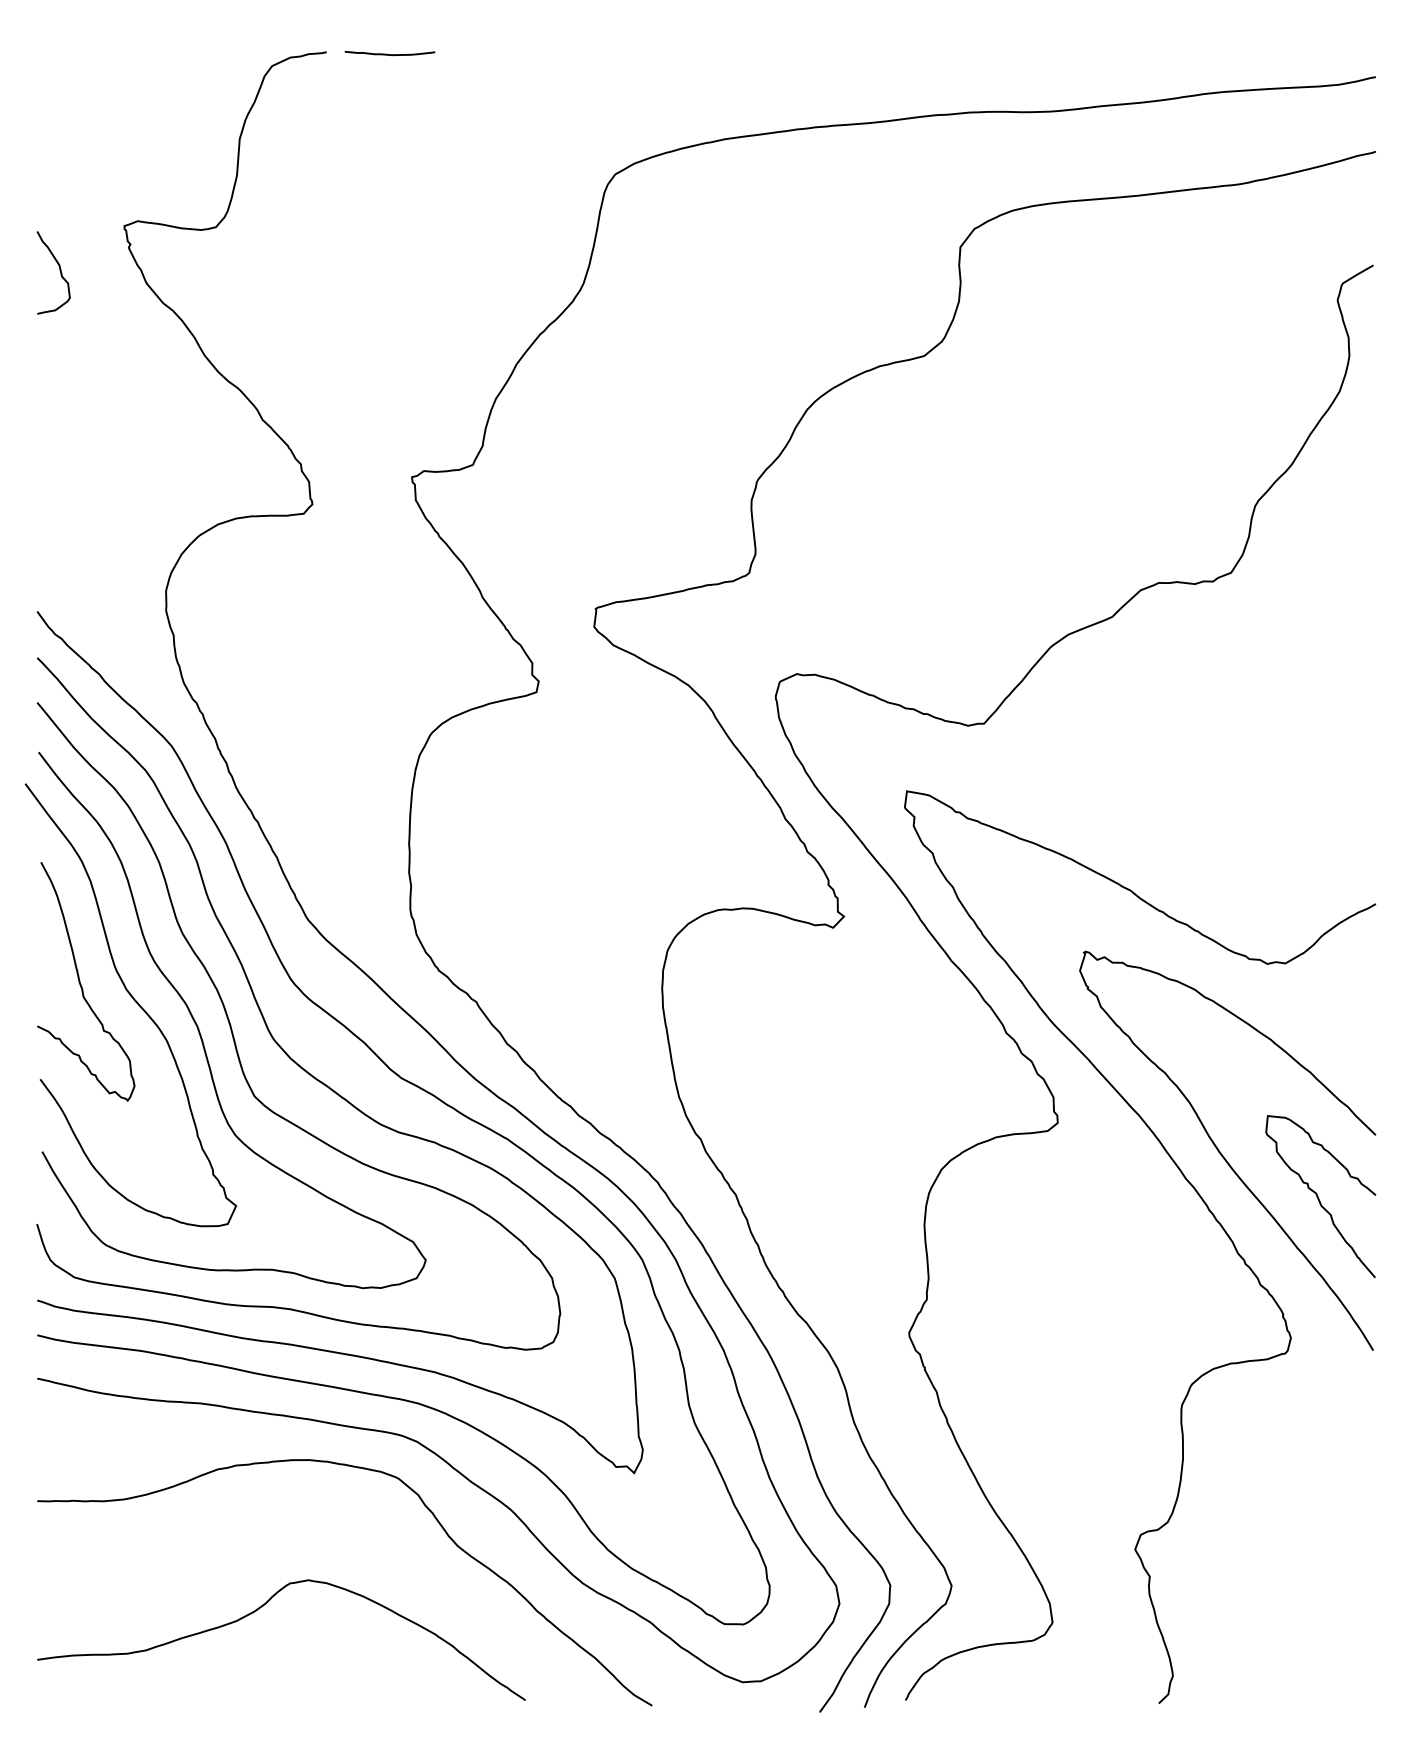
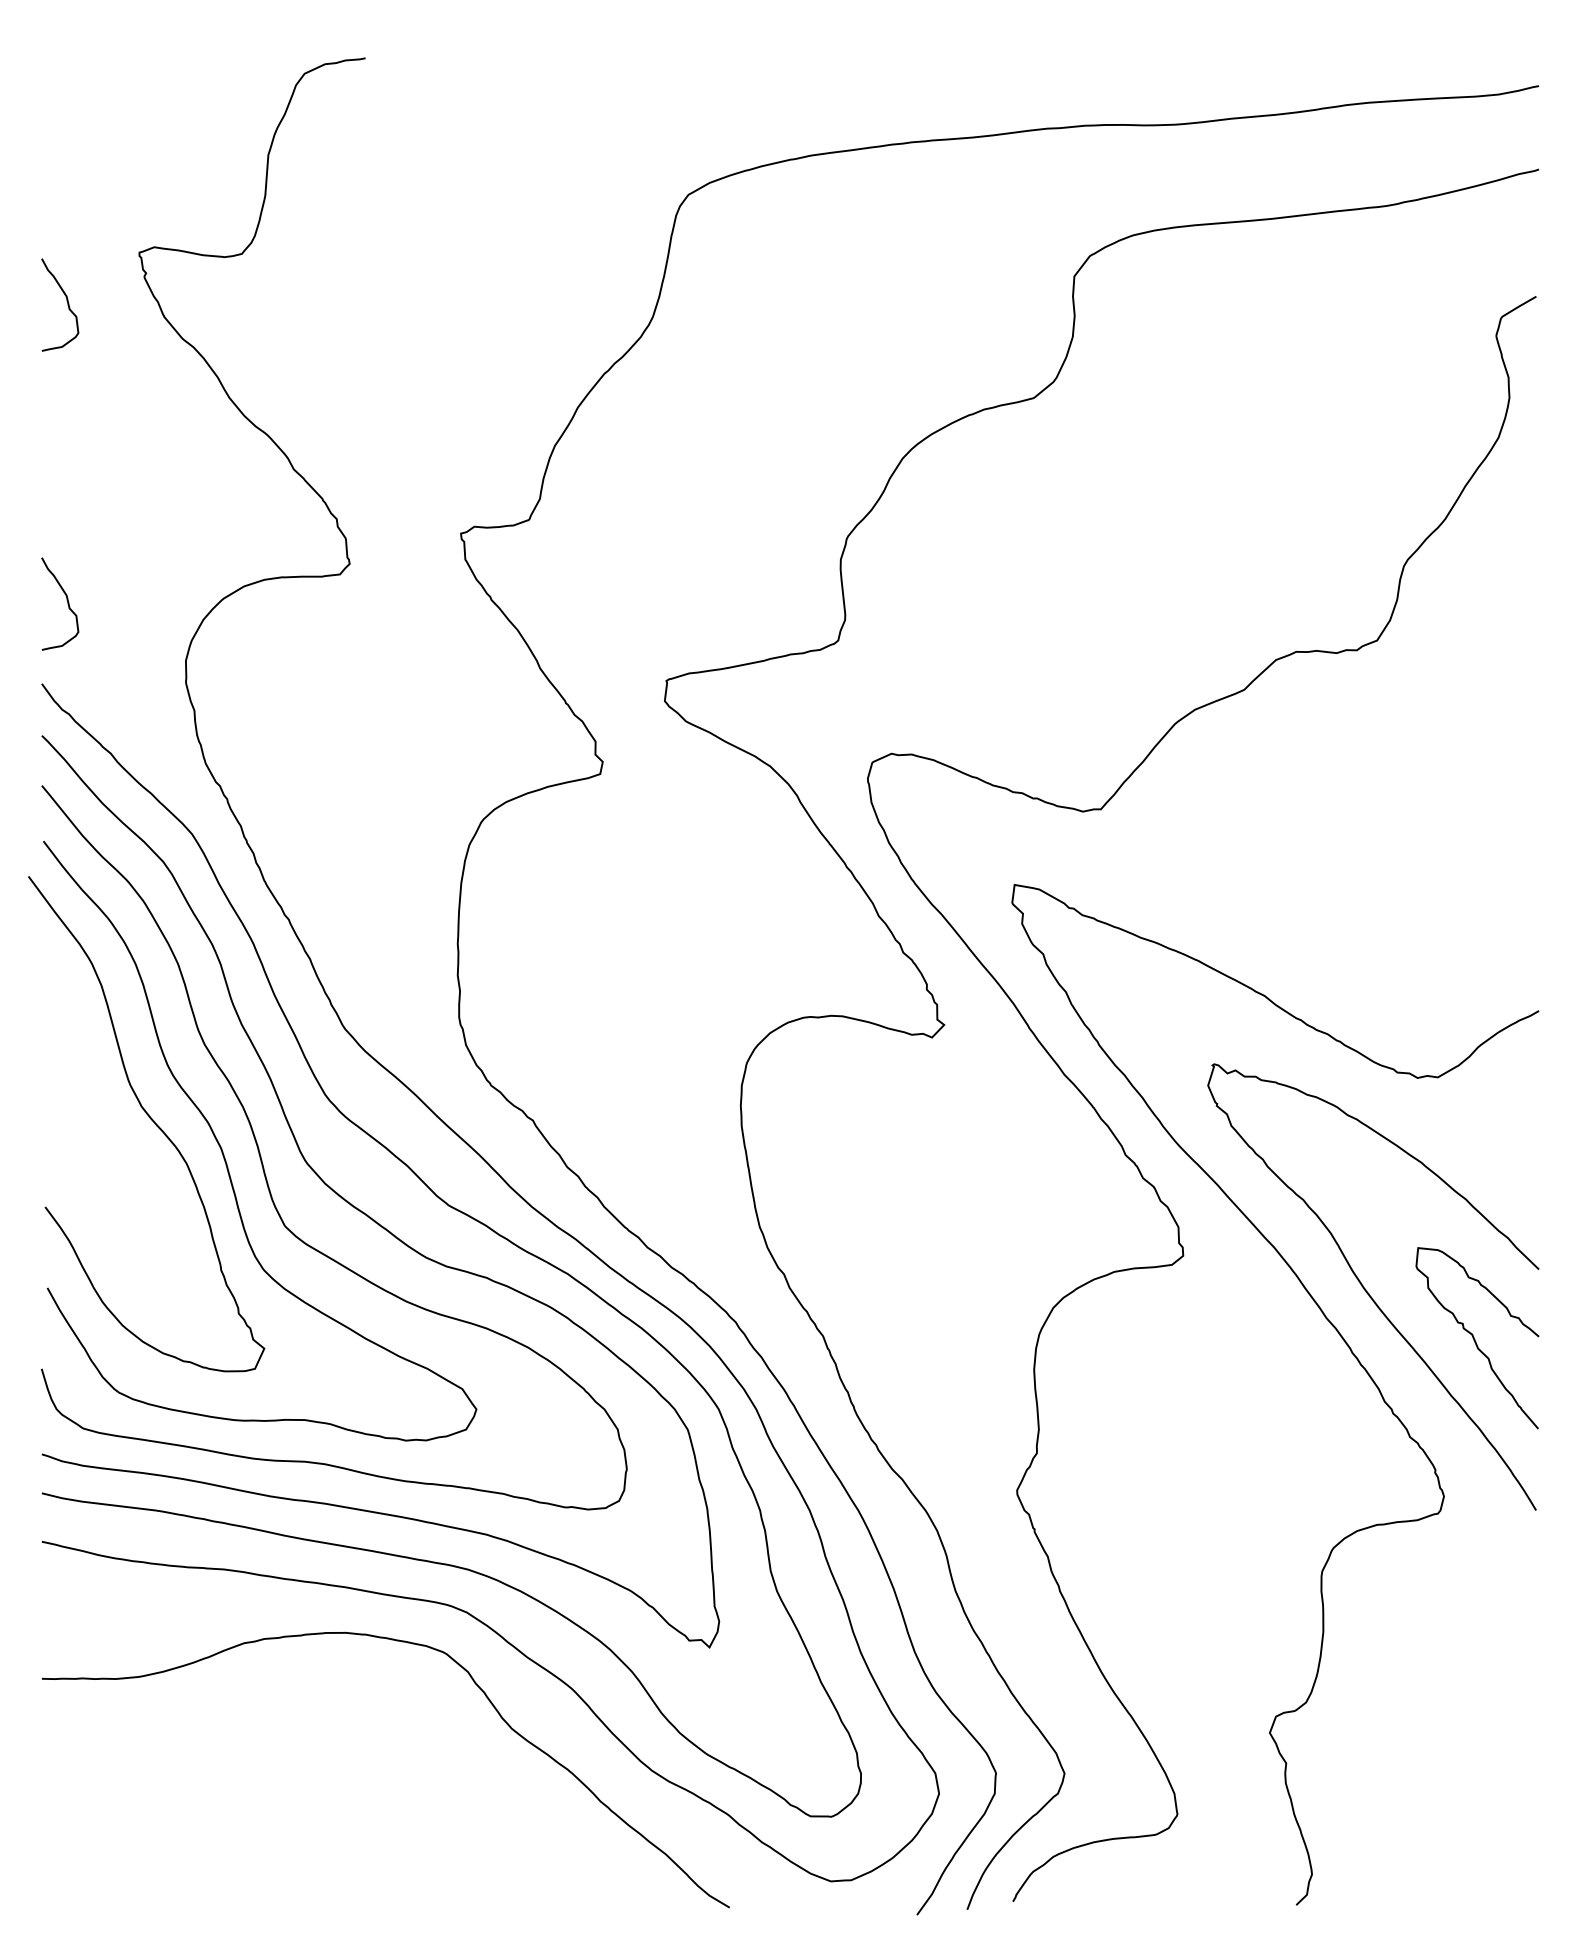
curve: (389, 54) -> (435, 60), removed
curve: (59, 537) -> (66, 600), added
curve: (80, 982) -> (90, 1098), removed
curve: (258, 1609) -> (289, 1800), removed

